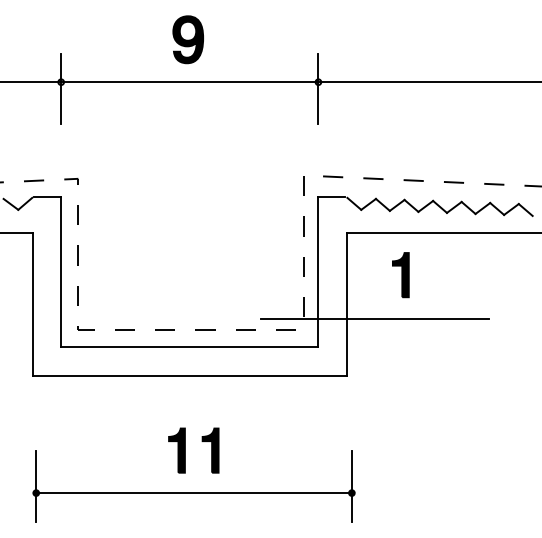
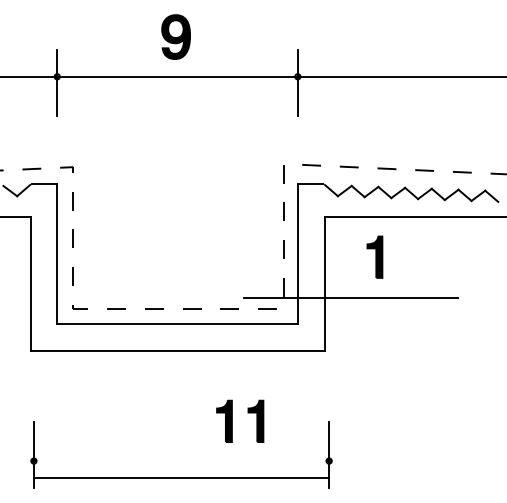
part: (185, 450) -> (232, 421), moved
line: (193, 493) -> (181, 478), moved

